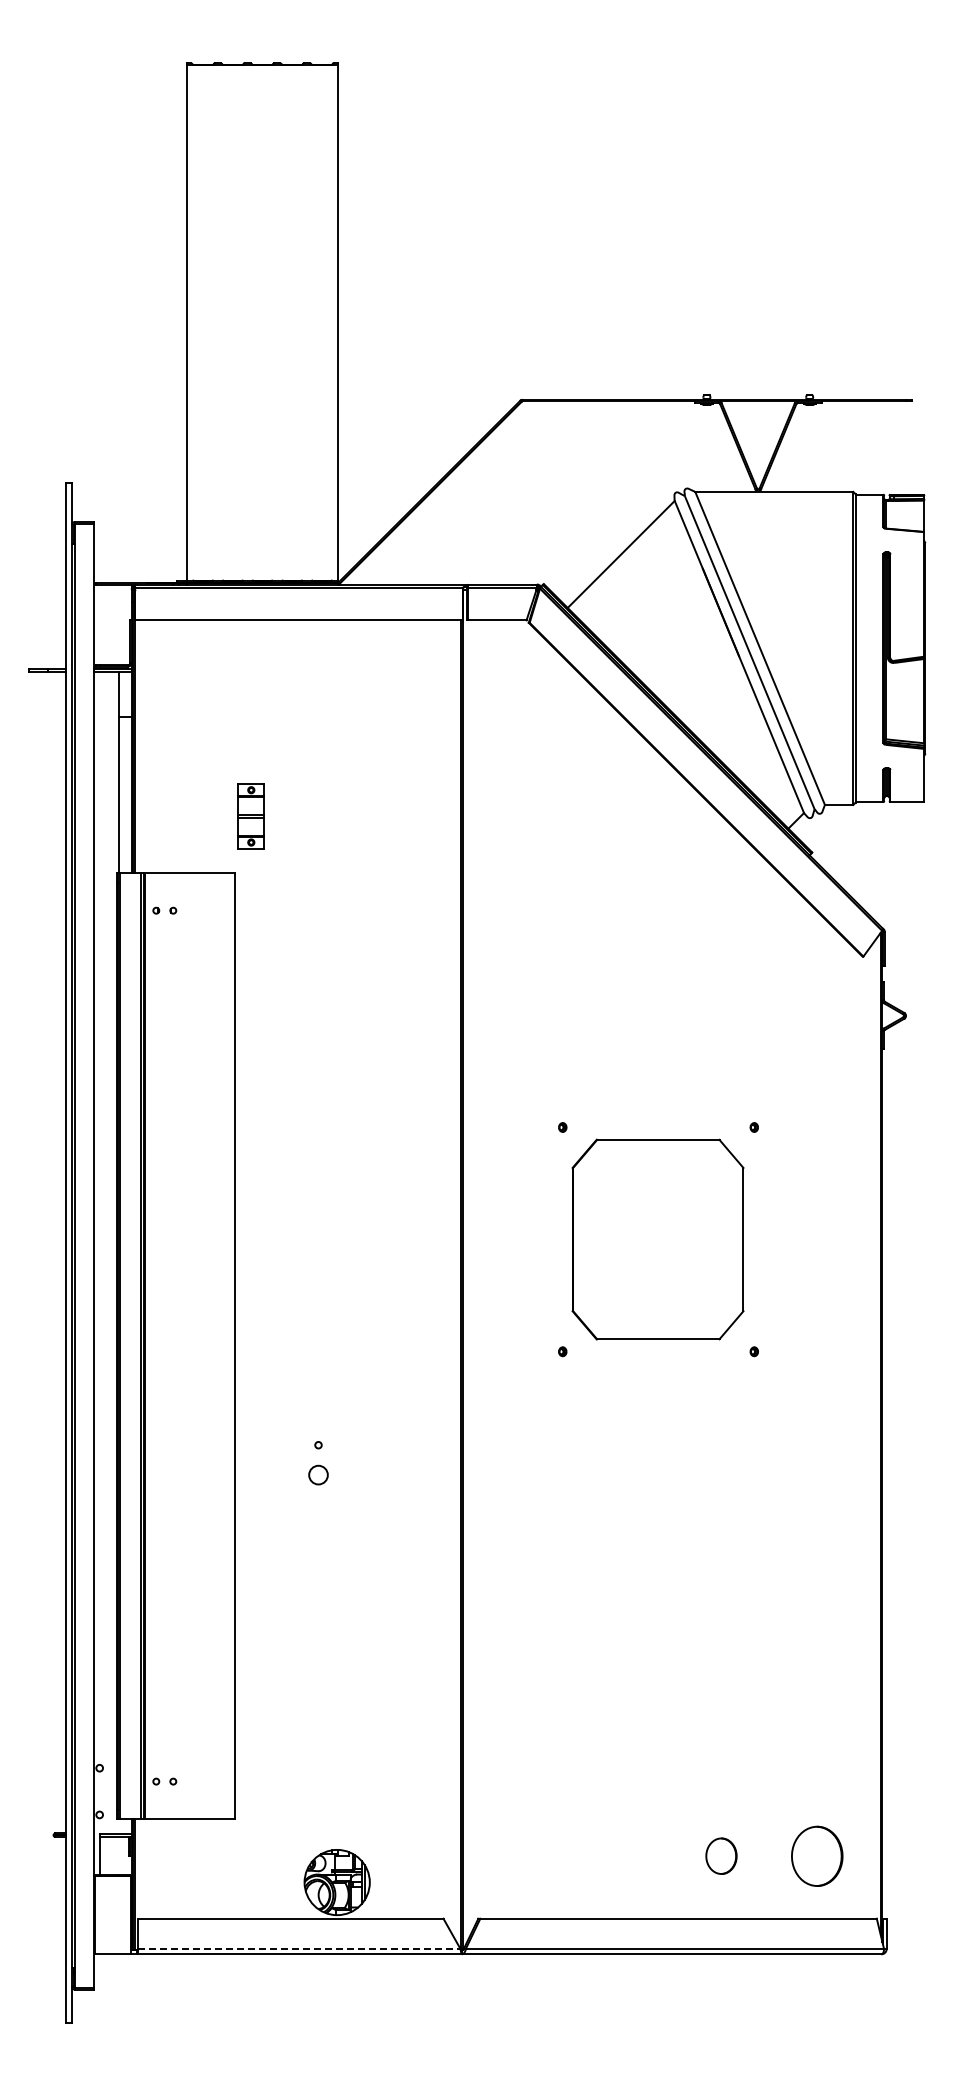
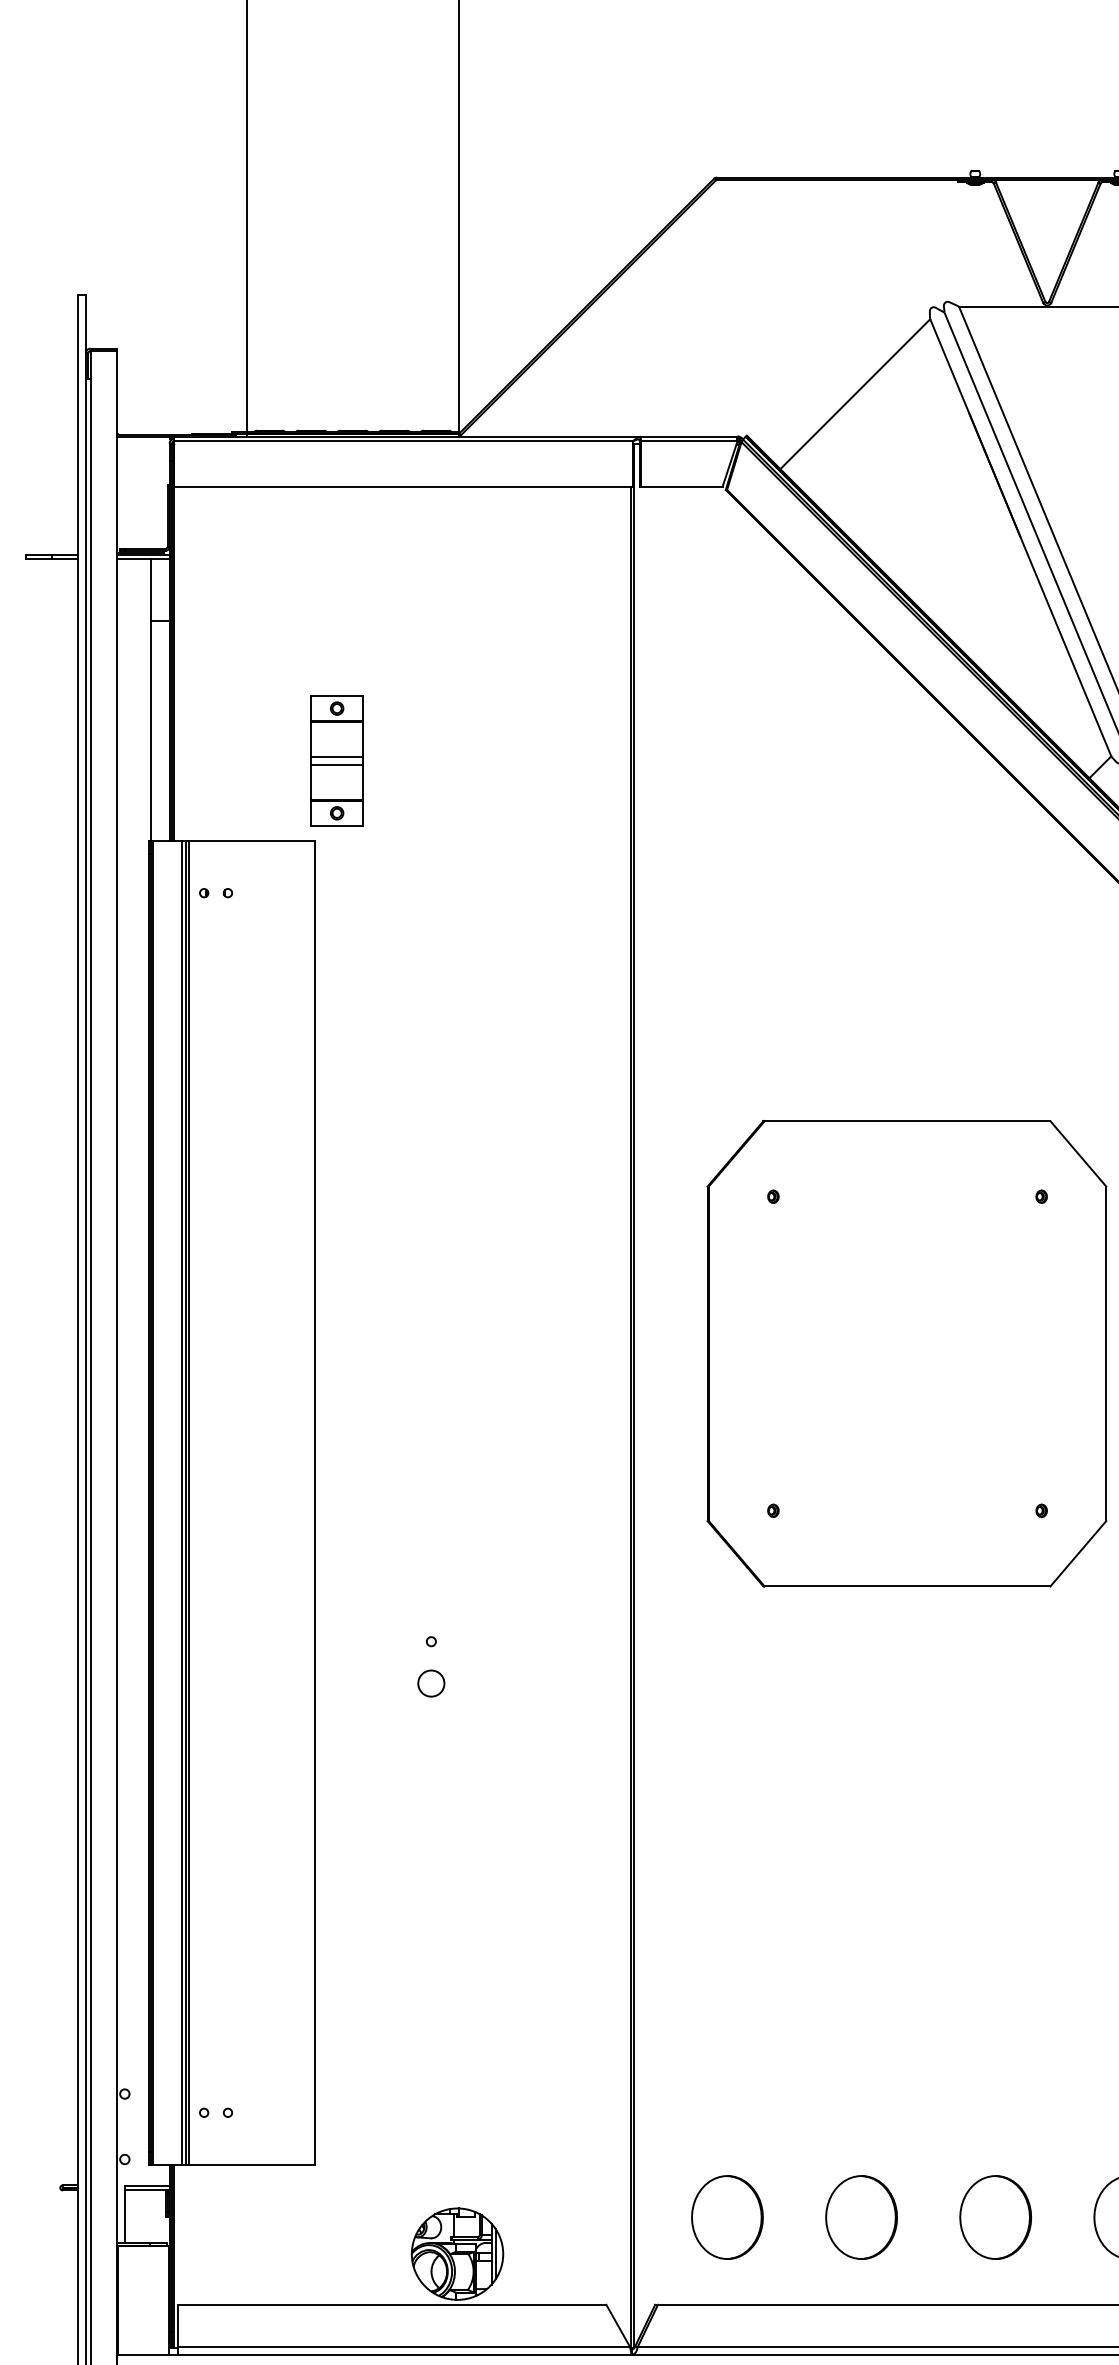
part: (251, 816) -> (337, 761), size x1.43
part: (657, 1239) -> (906, 1353), size x1.67
part: (529, 1855) -> (726, 2216), added
part: (625, 1855) -> (861, 2216), added
part: (721, 1855) -> (995, 2216), size x1.67
line: (299, 1949) -> (404, 2347), dashed -> solid

